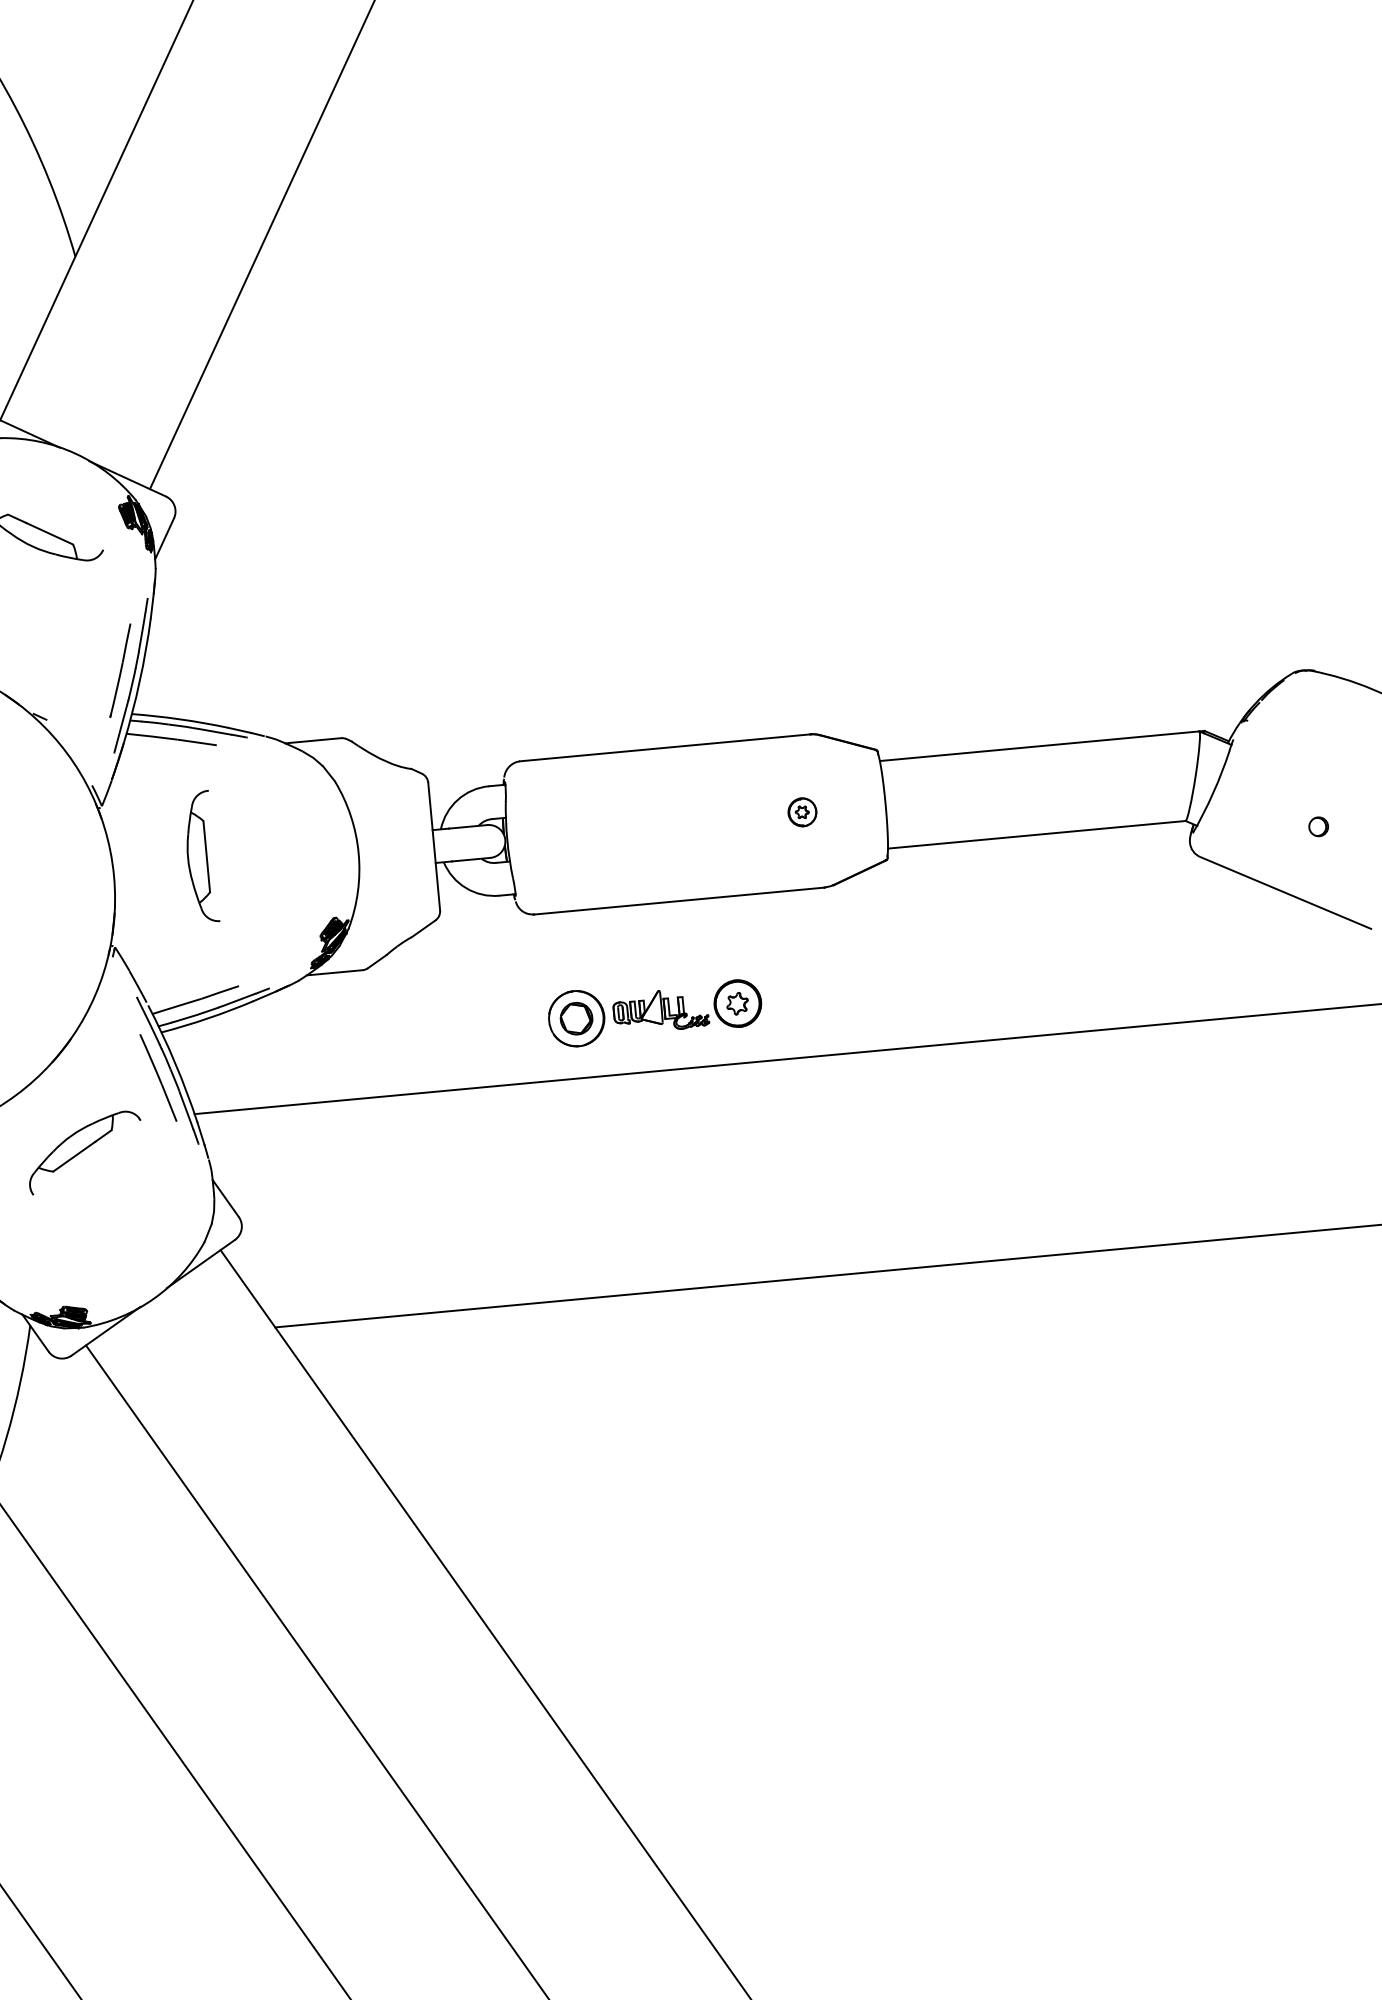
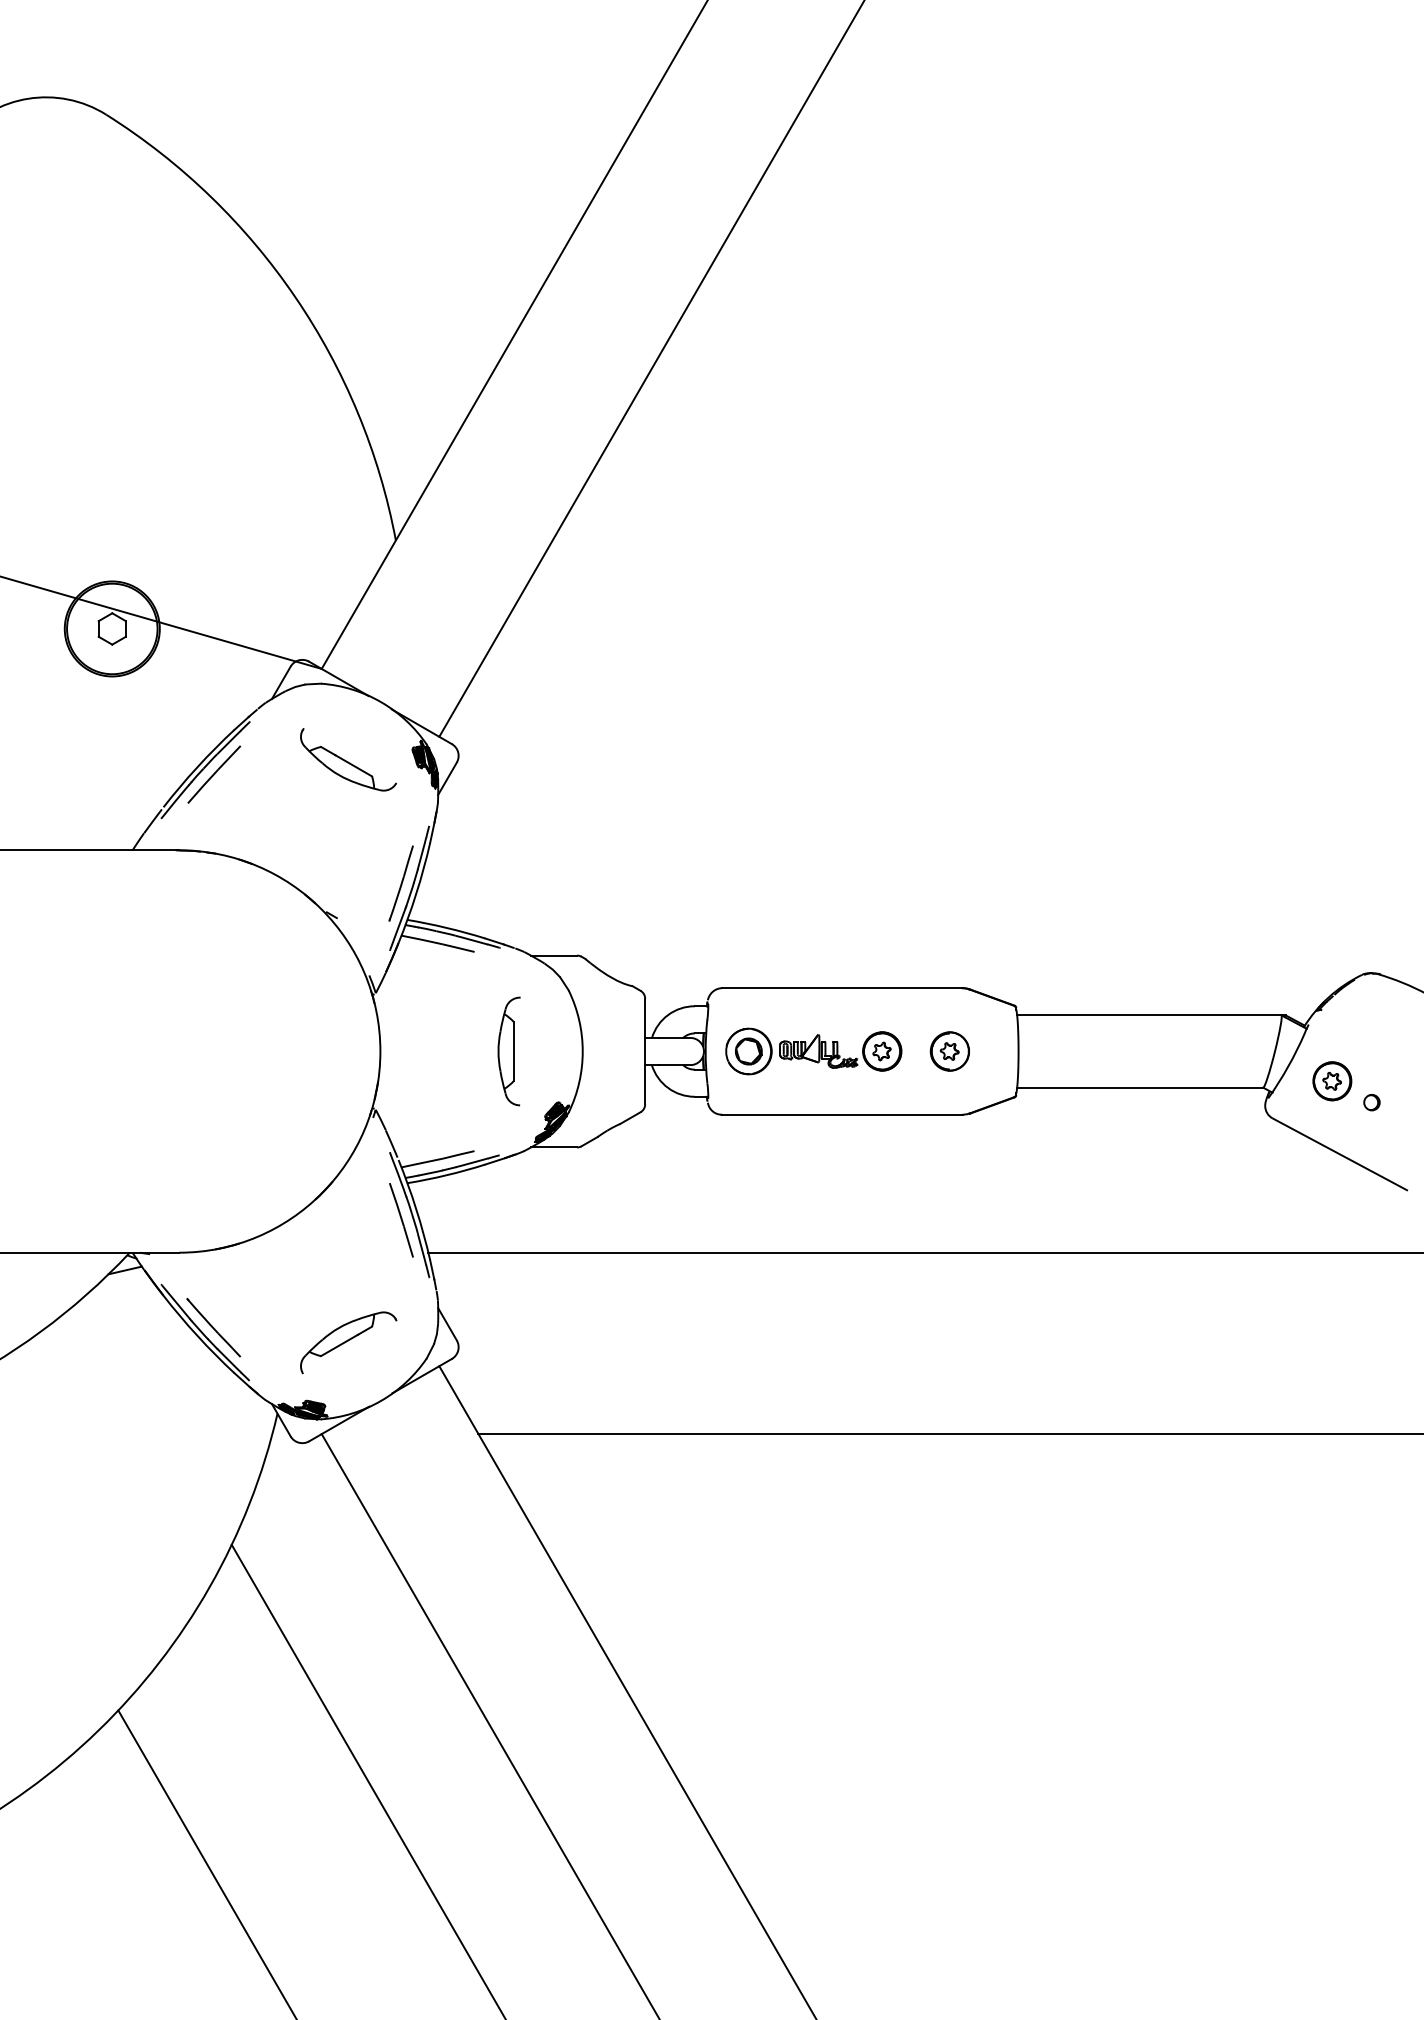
part: (1268, 805) -> (1332, 1081), added
part: (802, 812) -> (949, 1051), size x1.67
part: (200, 857) -> (508, 1051), moved
part: (654, 1011) -> (813, 1051), moved
part: (84, 1152) -> (348, 1342), moved

